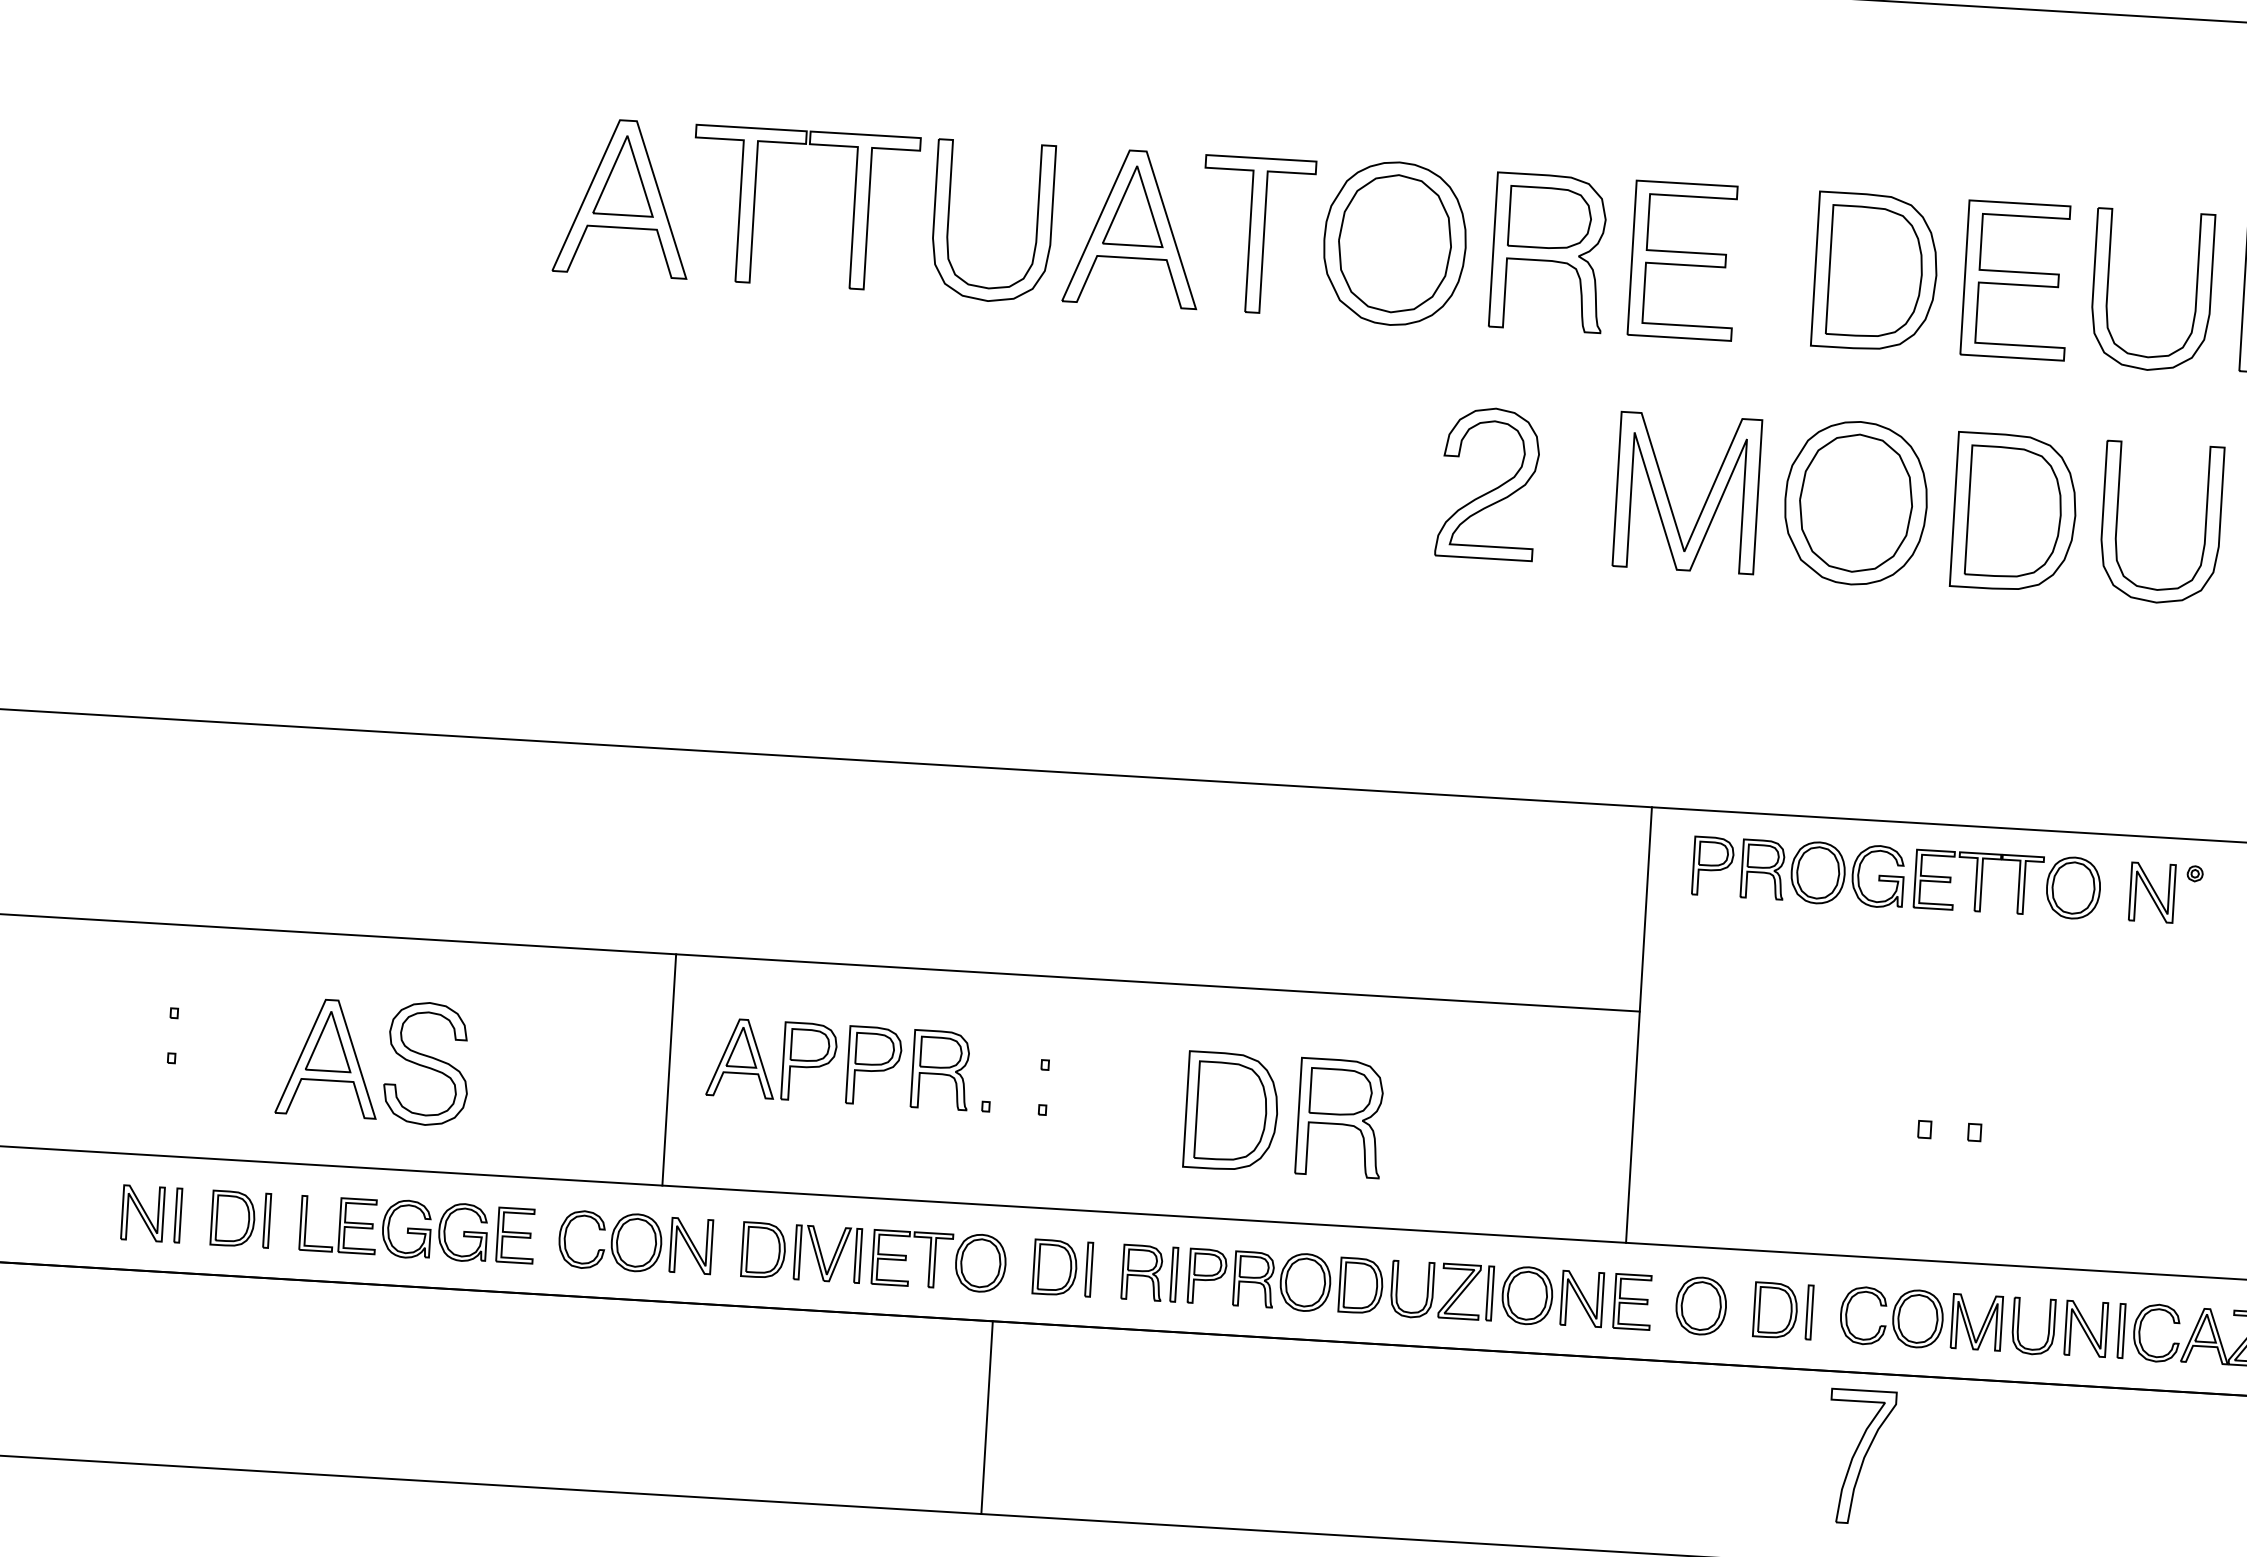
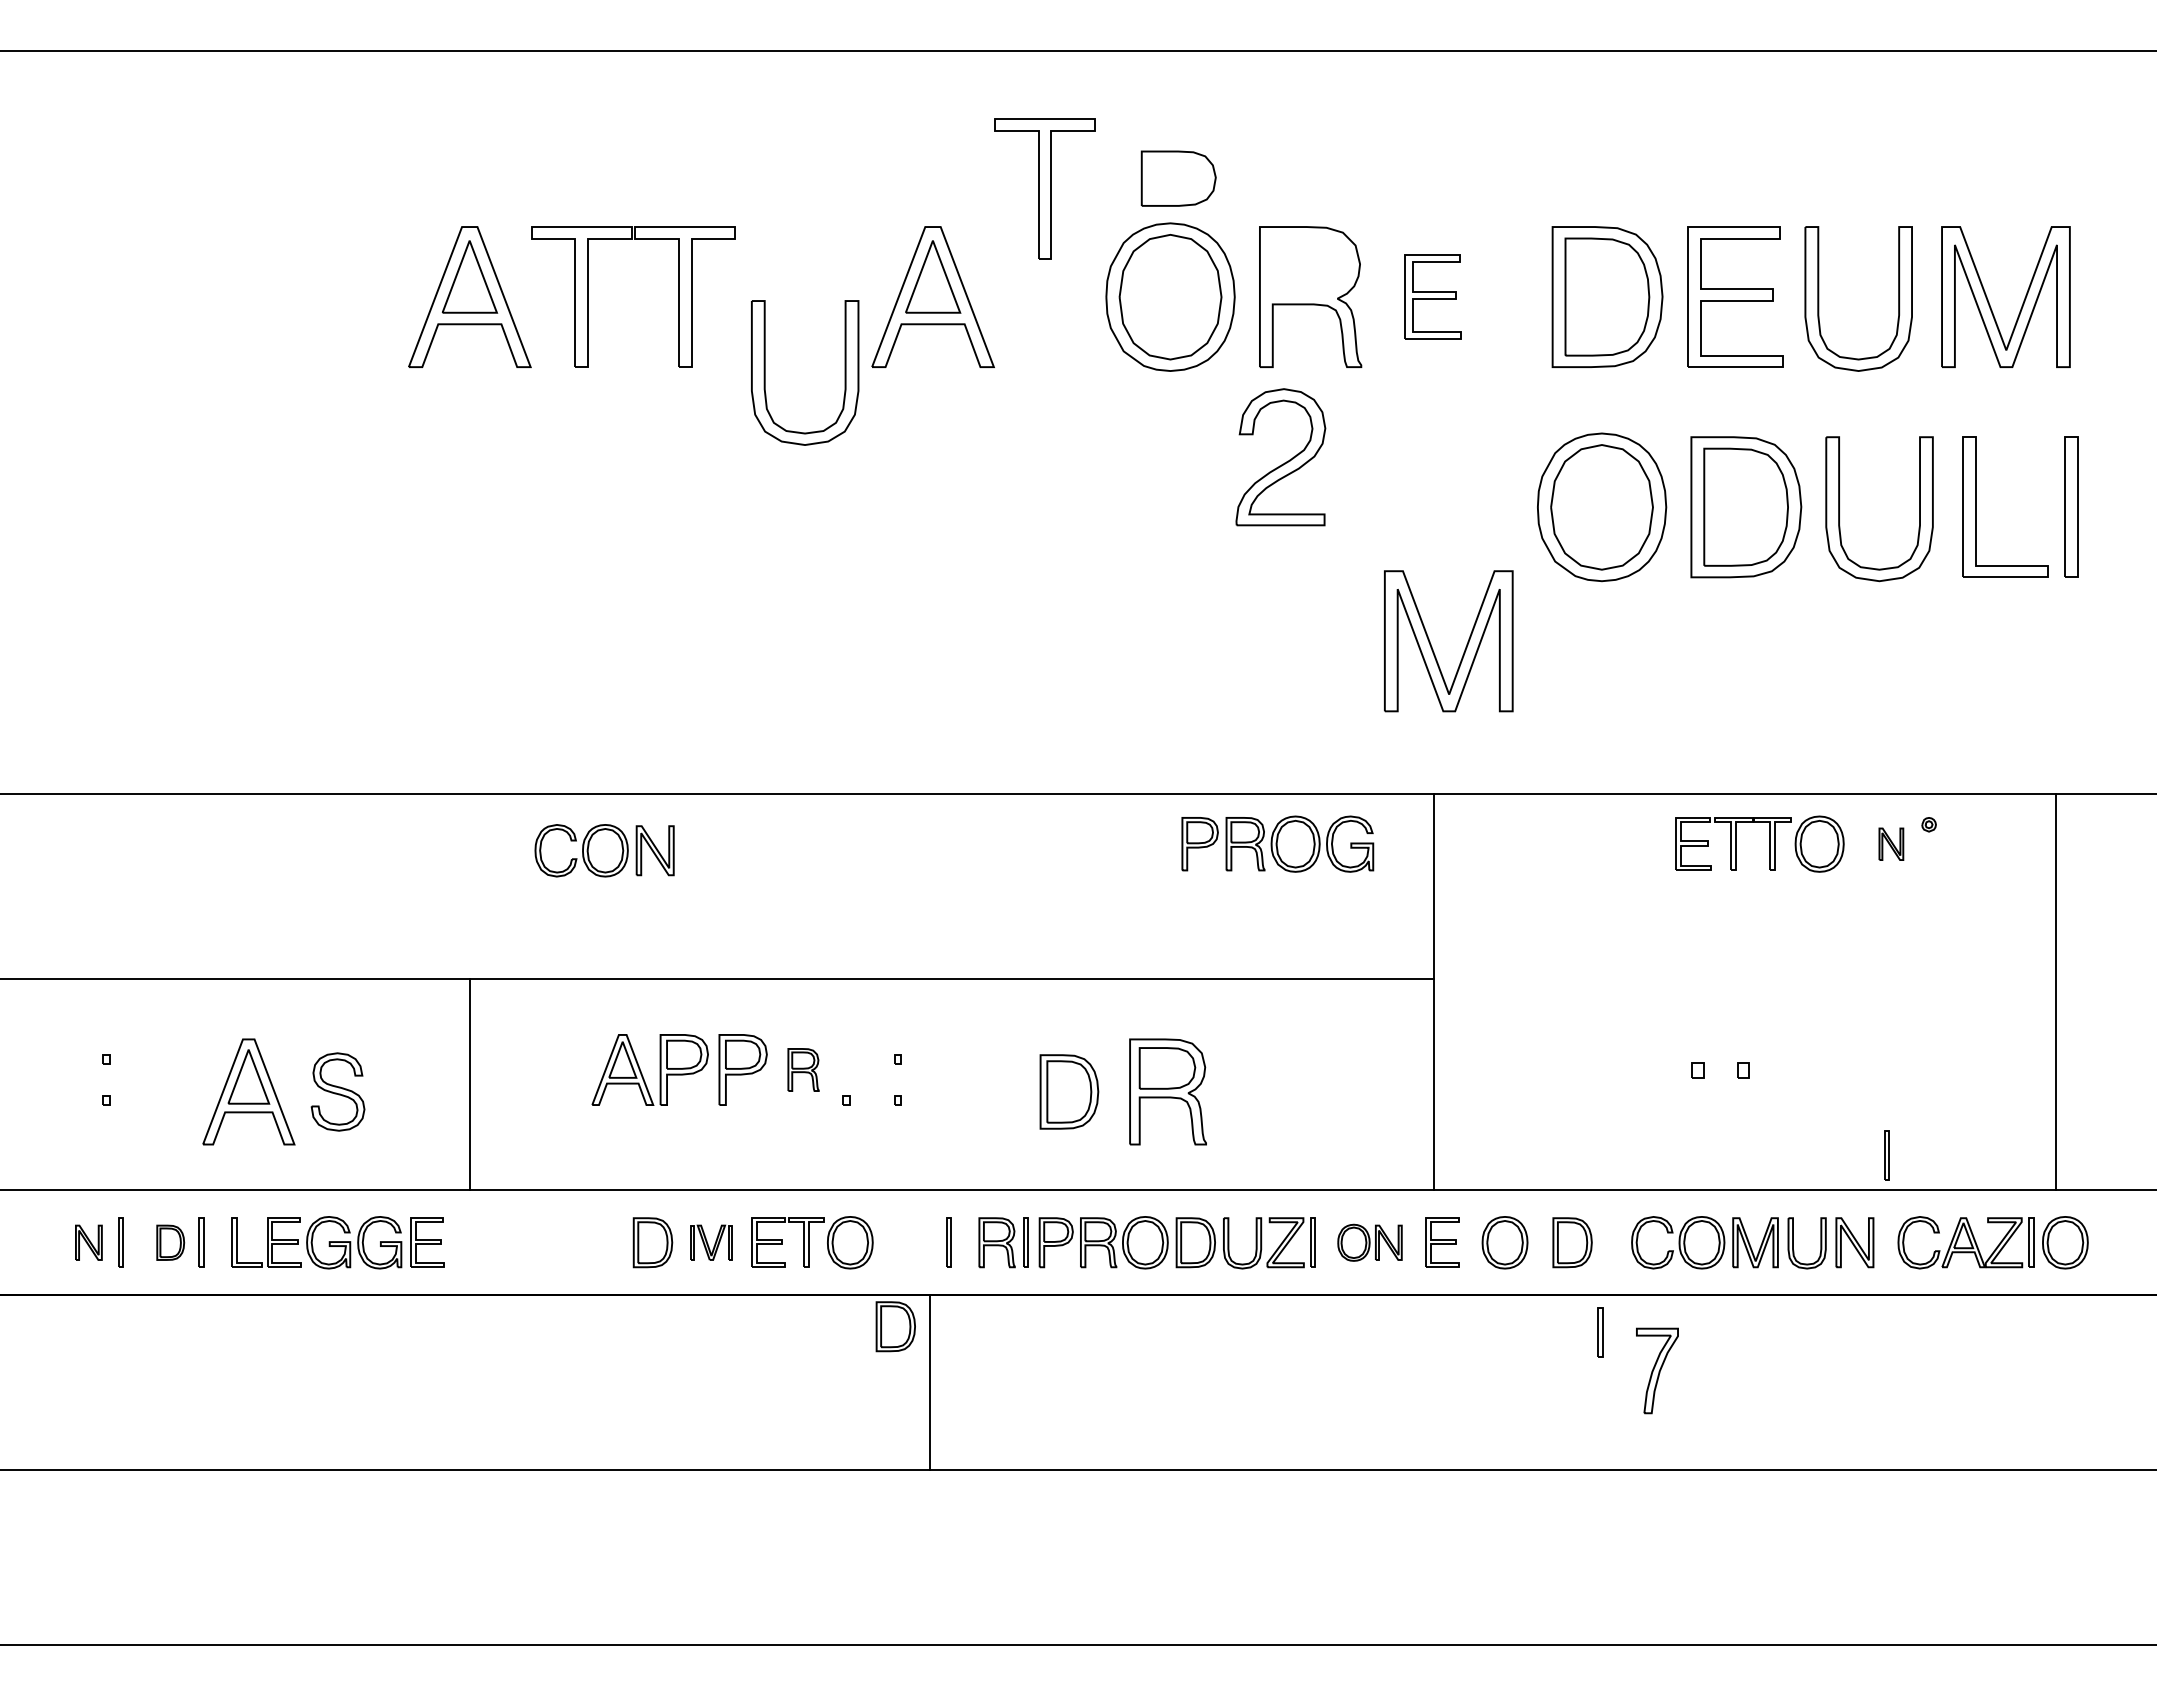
part: (1549, 217) -> (1178, 178), moved
part: (1036, 223) -> (844, 372), moved
part: (1256, 234) -> (1044, 188), moved
part: (1683, 260) -> (1432, 296), size x0.6
part: (1491, 489) -> (1284, 462), moved
part: (1669, 497) -> (1432, 646), moved
part: (1798, 870) -> (1277, 843), moved
part: (2152, 893) -> (1891, 844), size x0.6
part: (426, 1063) -> (337, 1091), size x0.7
line: (668, 1069) -> (469, 1084), moved
part: (940, 1069) -> (803, 1069), size x0.6
part: (1231, 1111) -> (1069, 1091), size x0.7
part: (142, 1213) -> (88, 1242), size x0.7
part: (232, 1218) -> (170, 1242), size x0.7
part: (635, 1242) -> (604, 850), moved
part: (828, 1253) -> (711, 1242), size x0.7
part: (1054, 1267) -> (895, 1326), moved
part: (1552, 1296) -> (1369, 1242), size x0.7
part: (1809, 1312) -> (1600, 1332), moved
part: (2121, 1330) -> (1886, 1155), moved
line: (987, 1416) -> (930, 1381), moved
part: (1860, 1456) -> (1657, 1370), size x0.7

